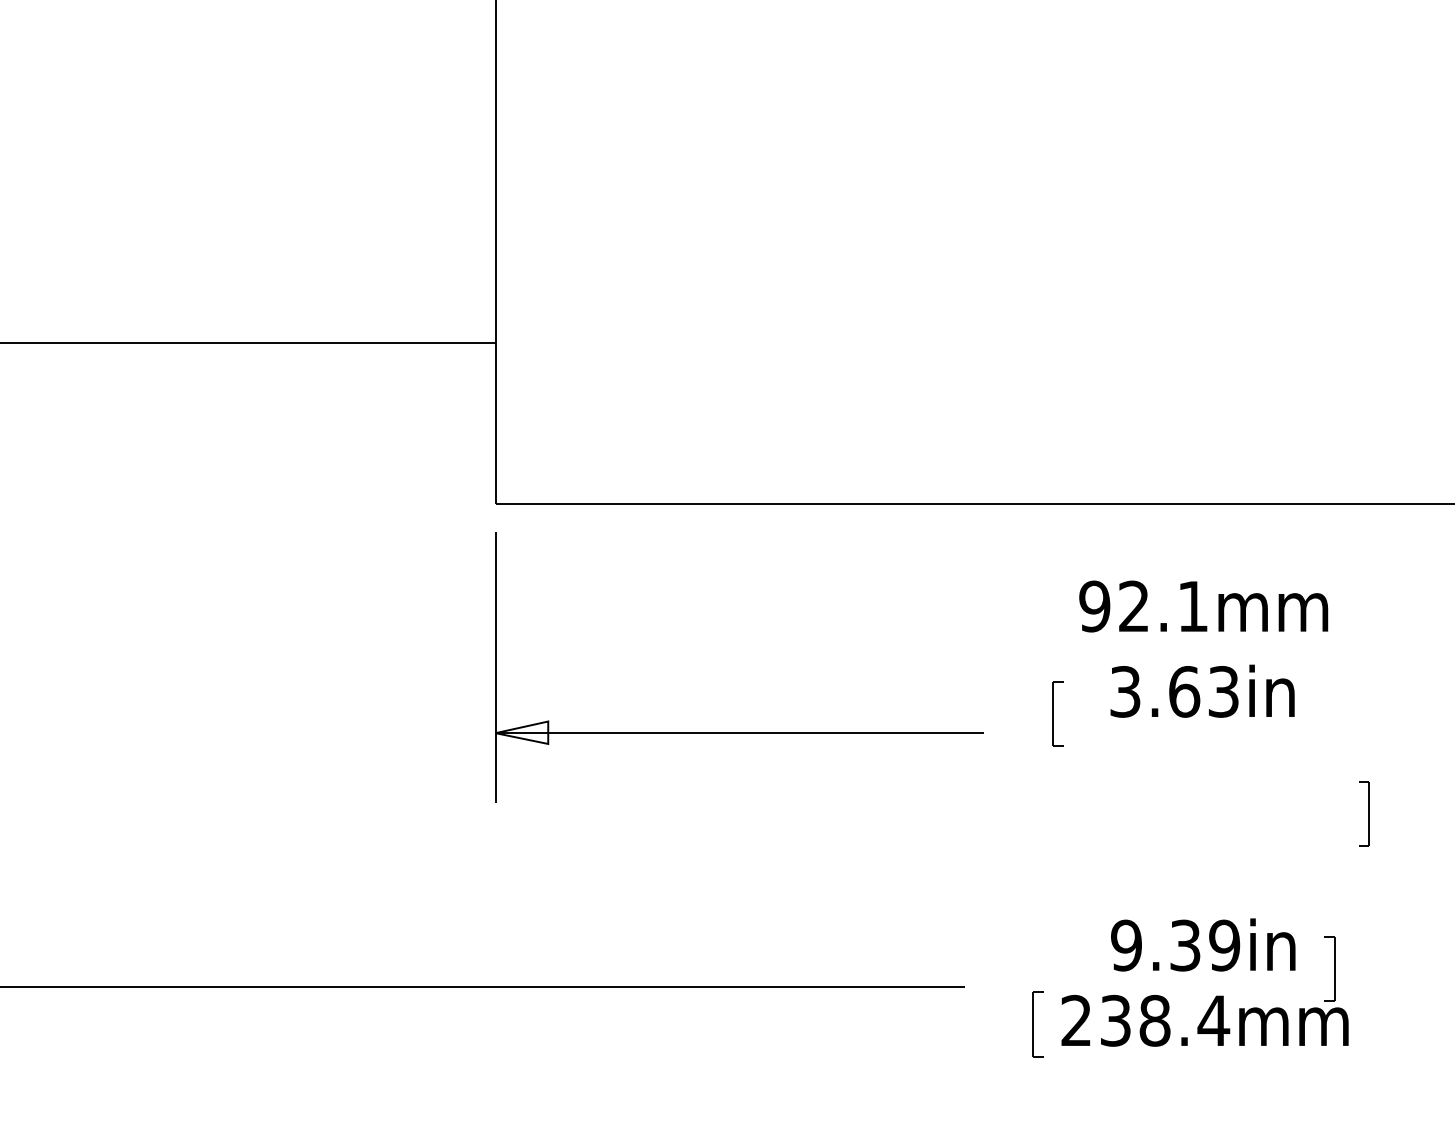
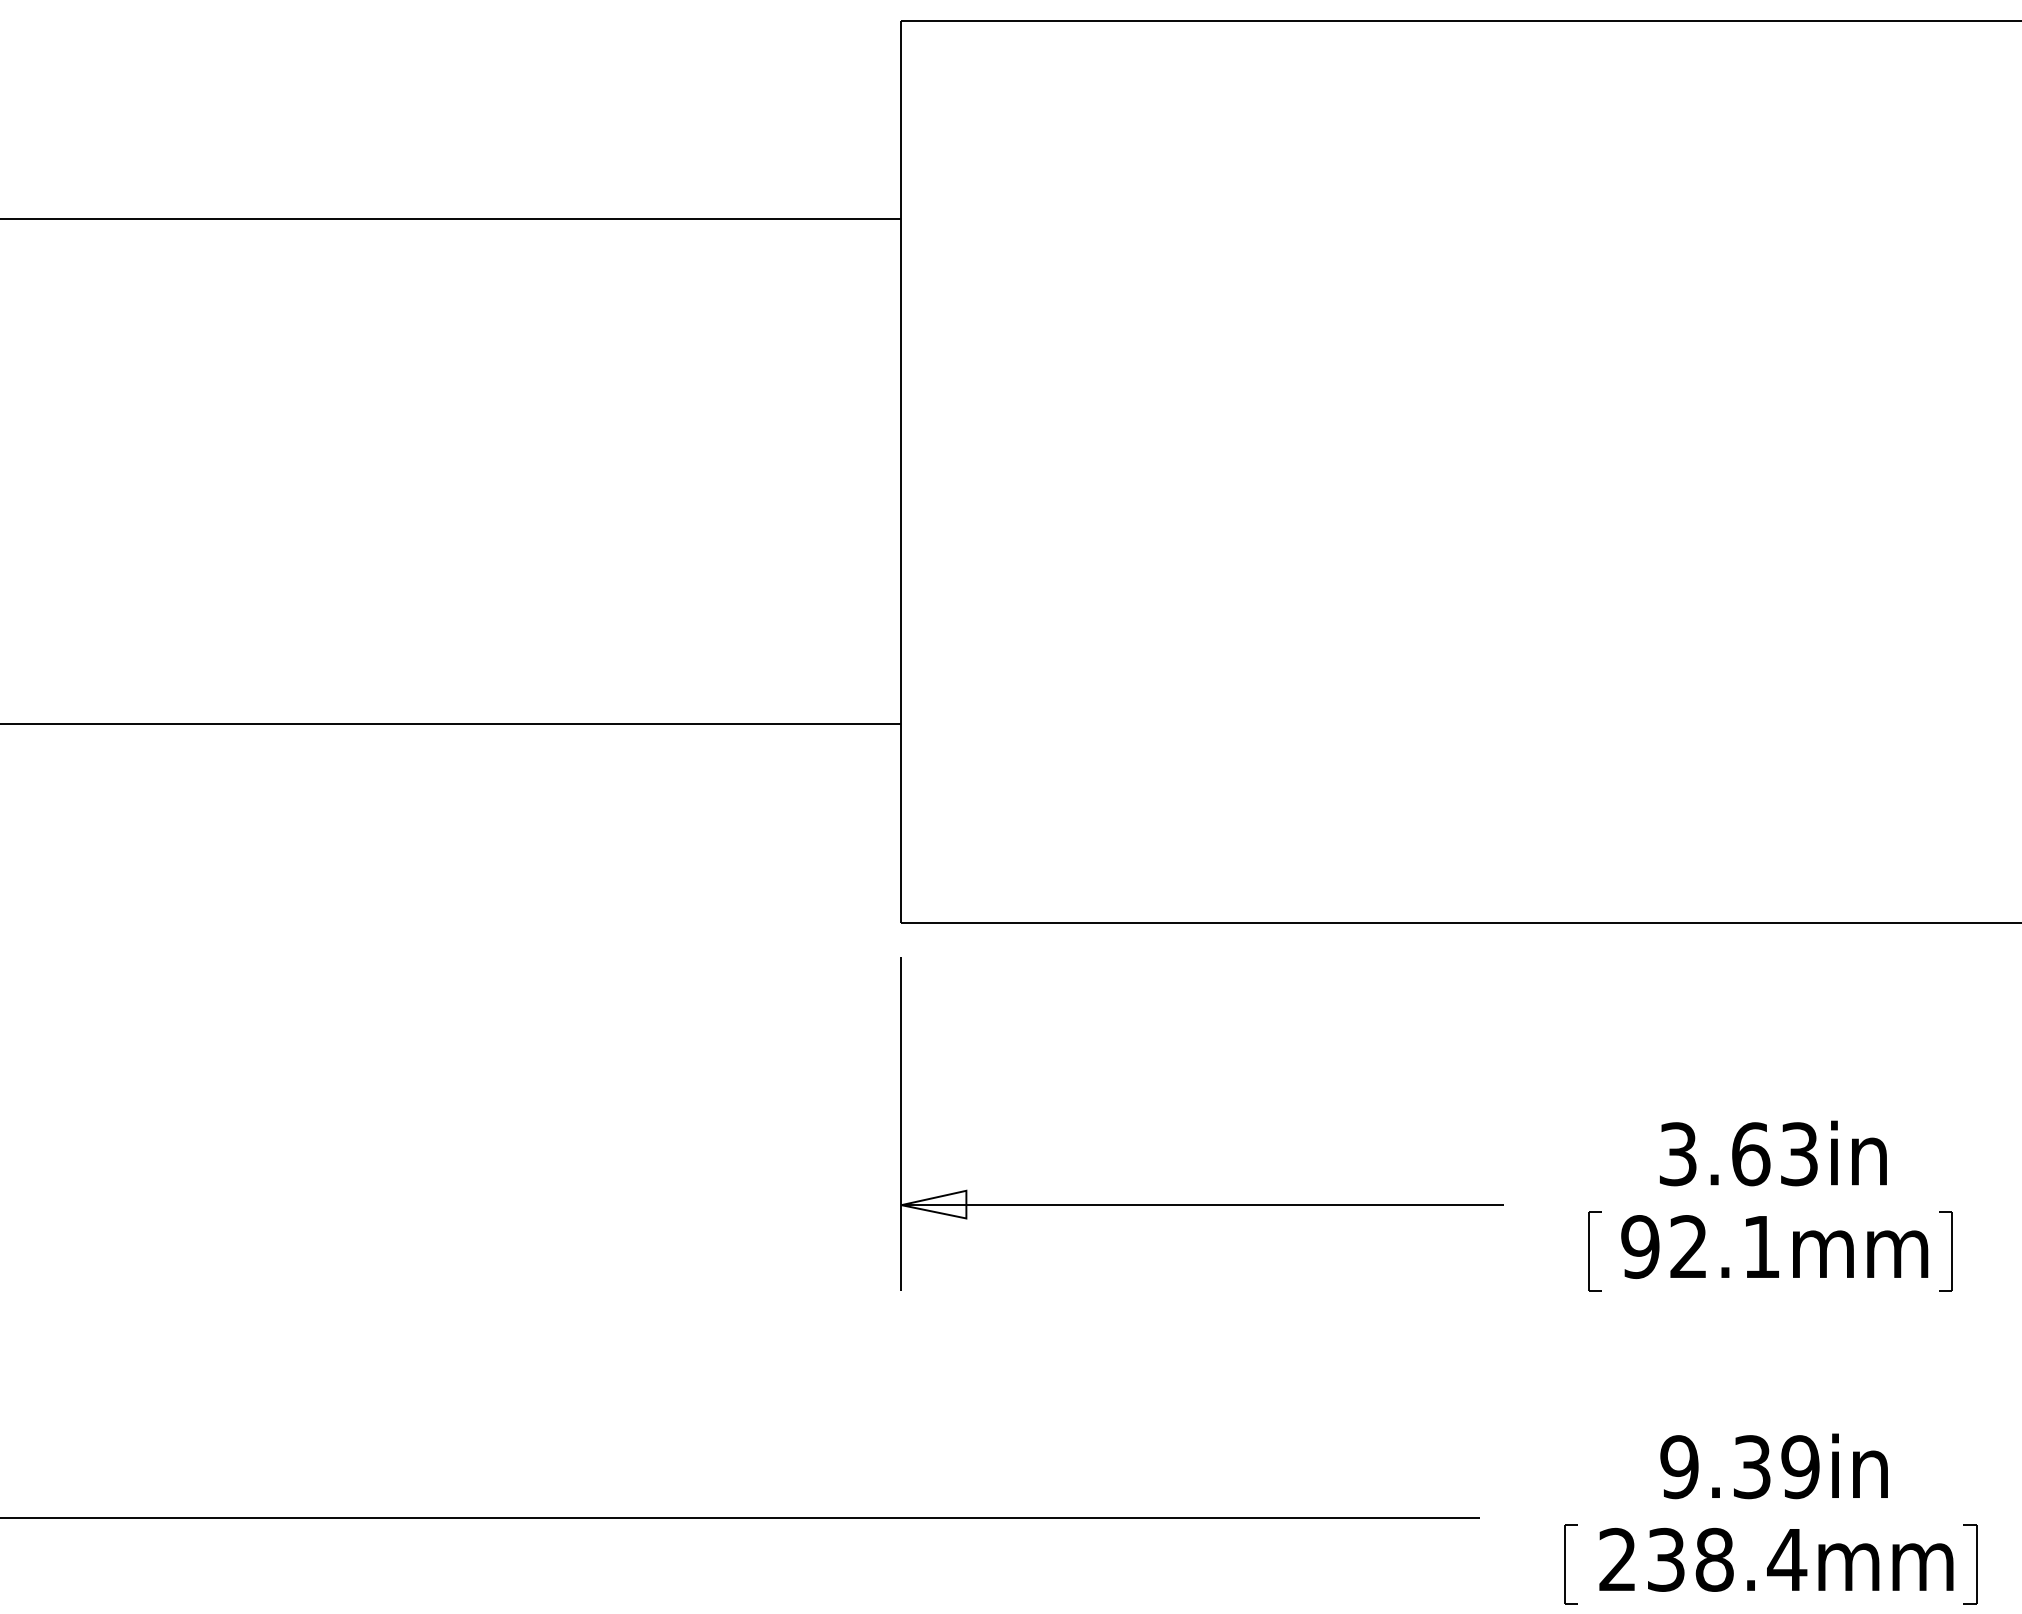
text: (1203, 606) -> (1774, 1246), moved
part: (1057, 713) -> (1594, 1251), moved
part: (1364, 813) -> (1945, 1251), moved
part: (1330, 969) -> (1970, 1564), moved

